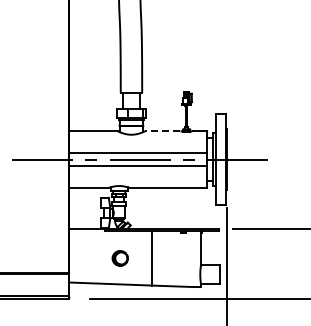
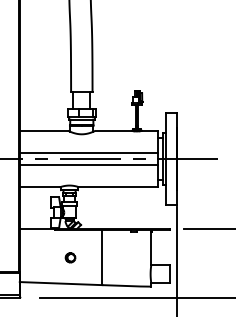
line: (162, 131) -> (112, 131), dashed -> solid
part: (119, 257) -> (69, 257), size x0.62

